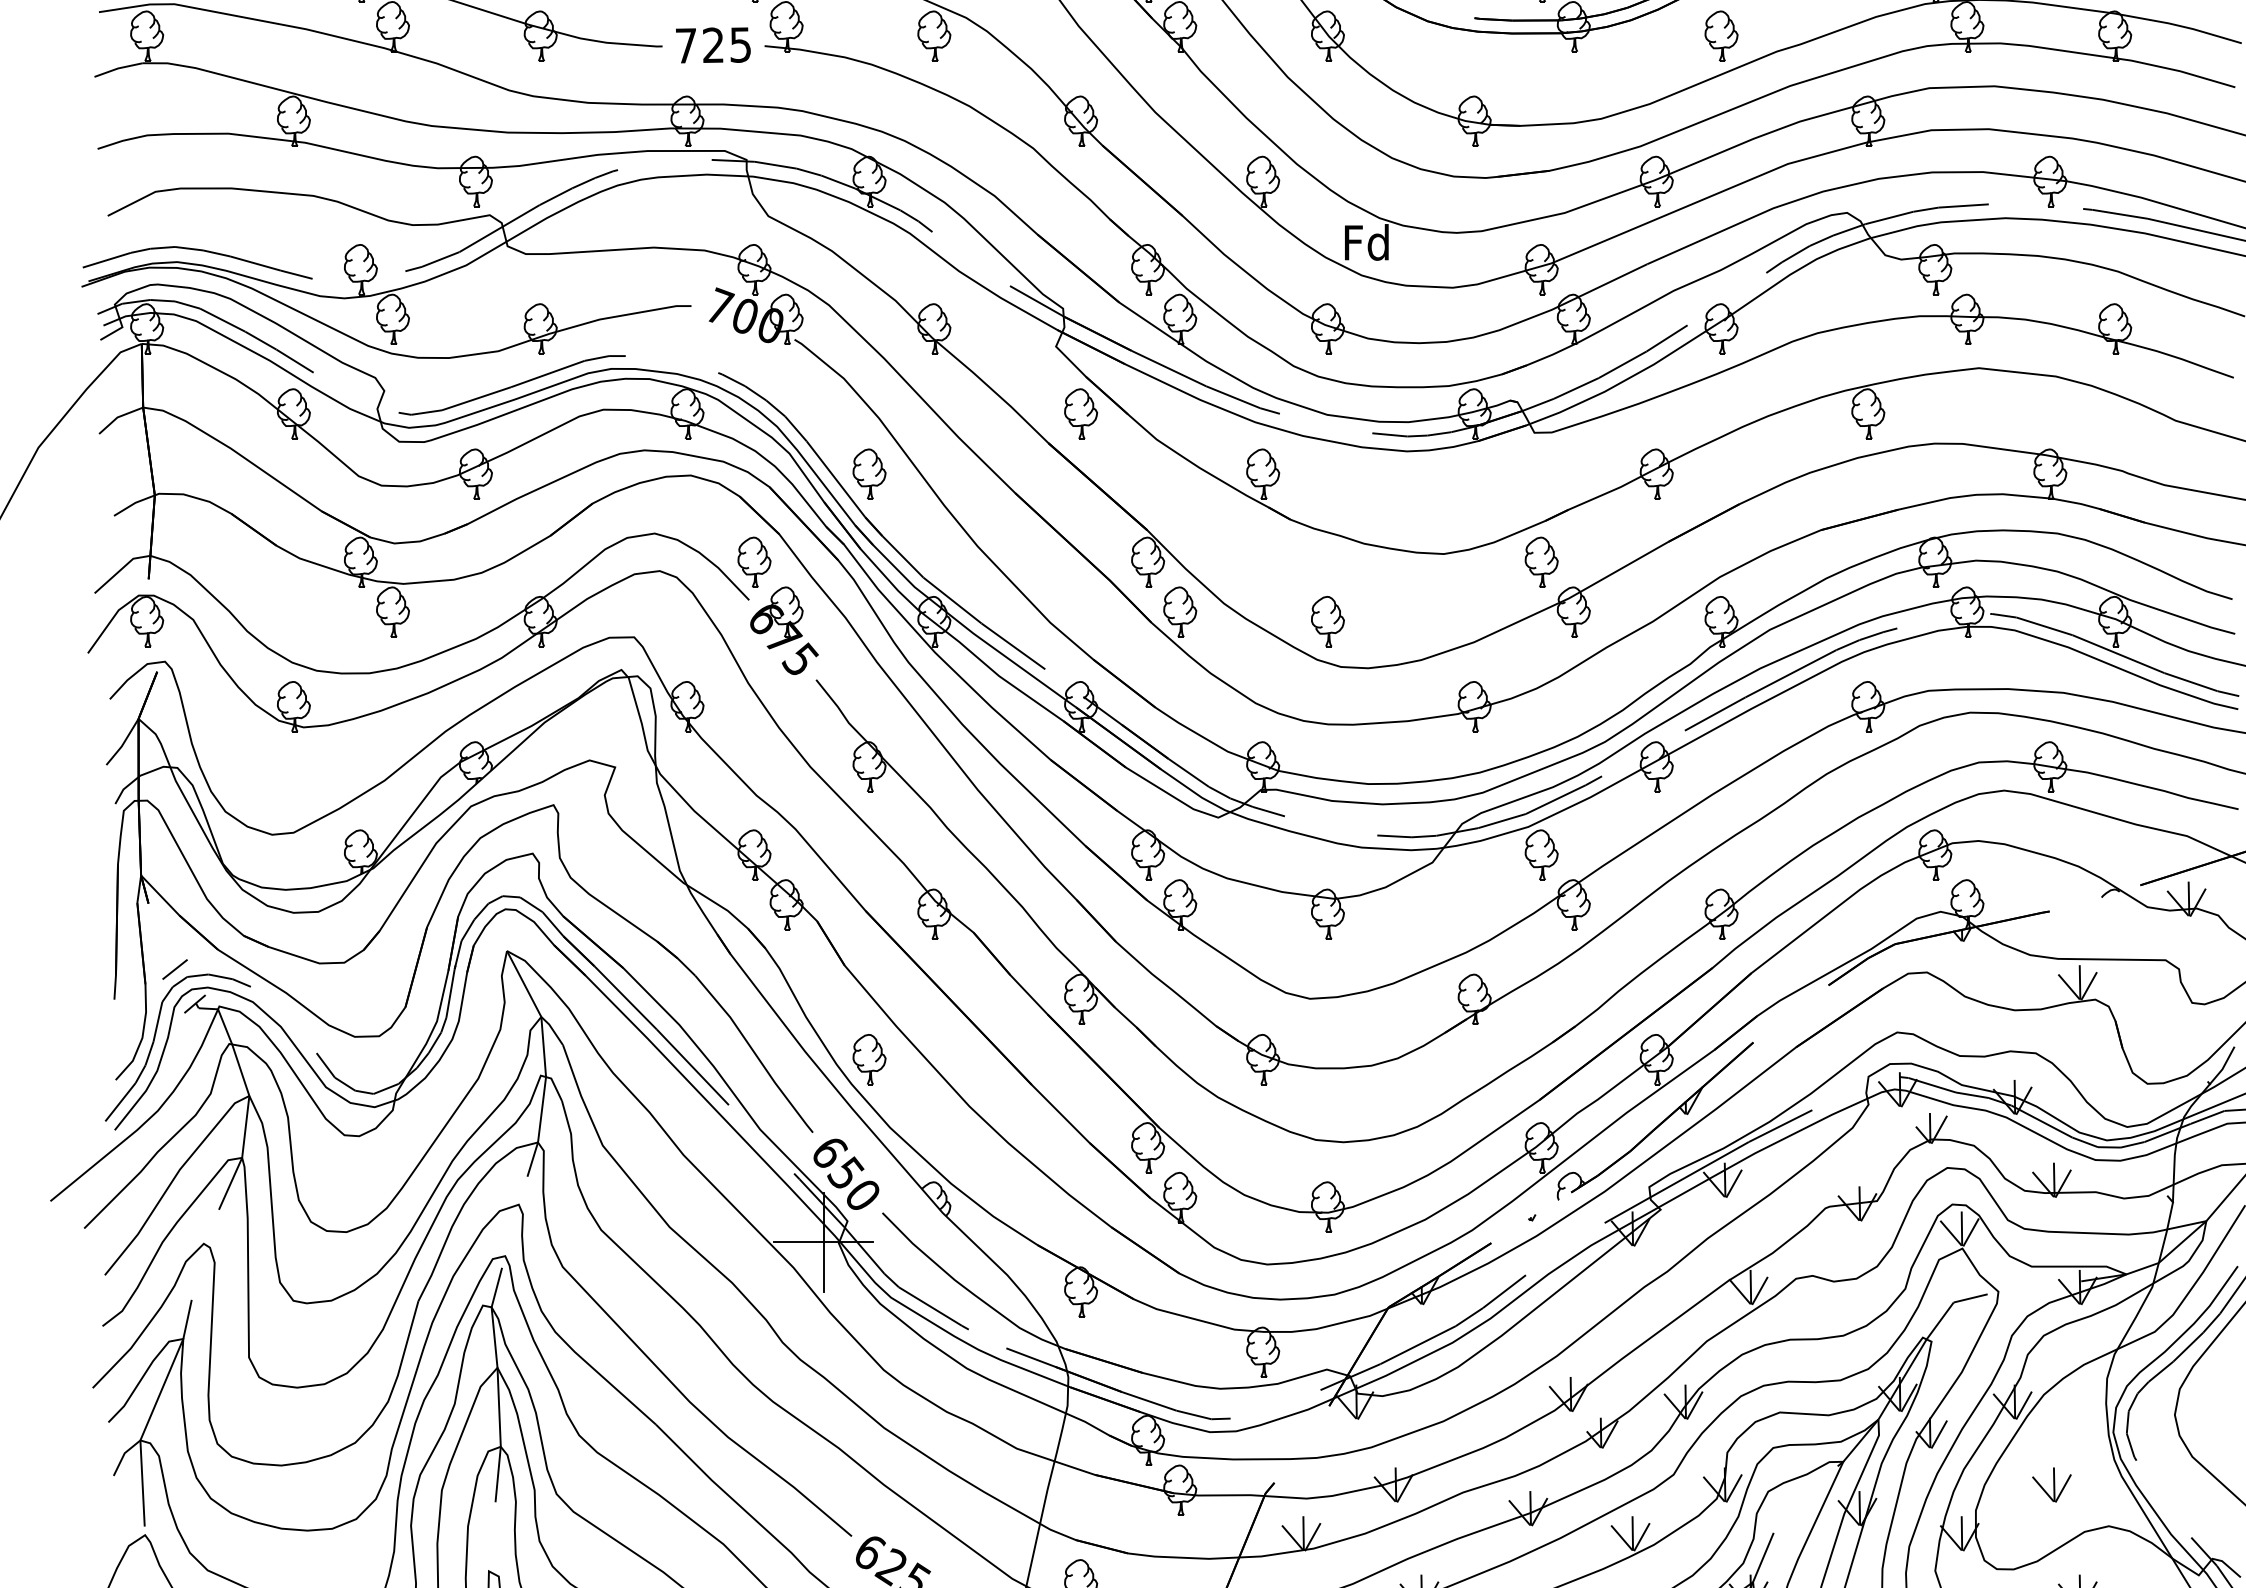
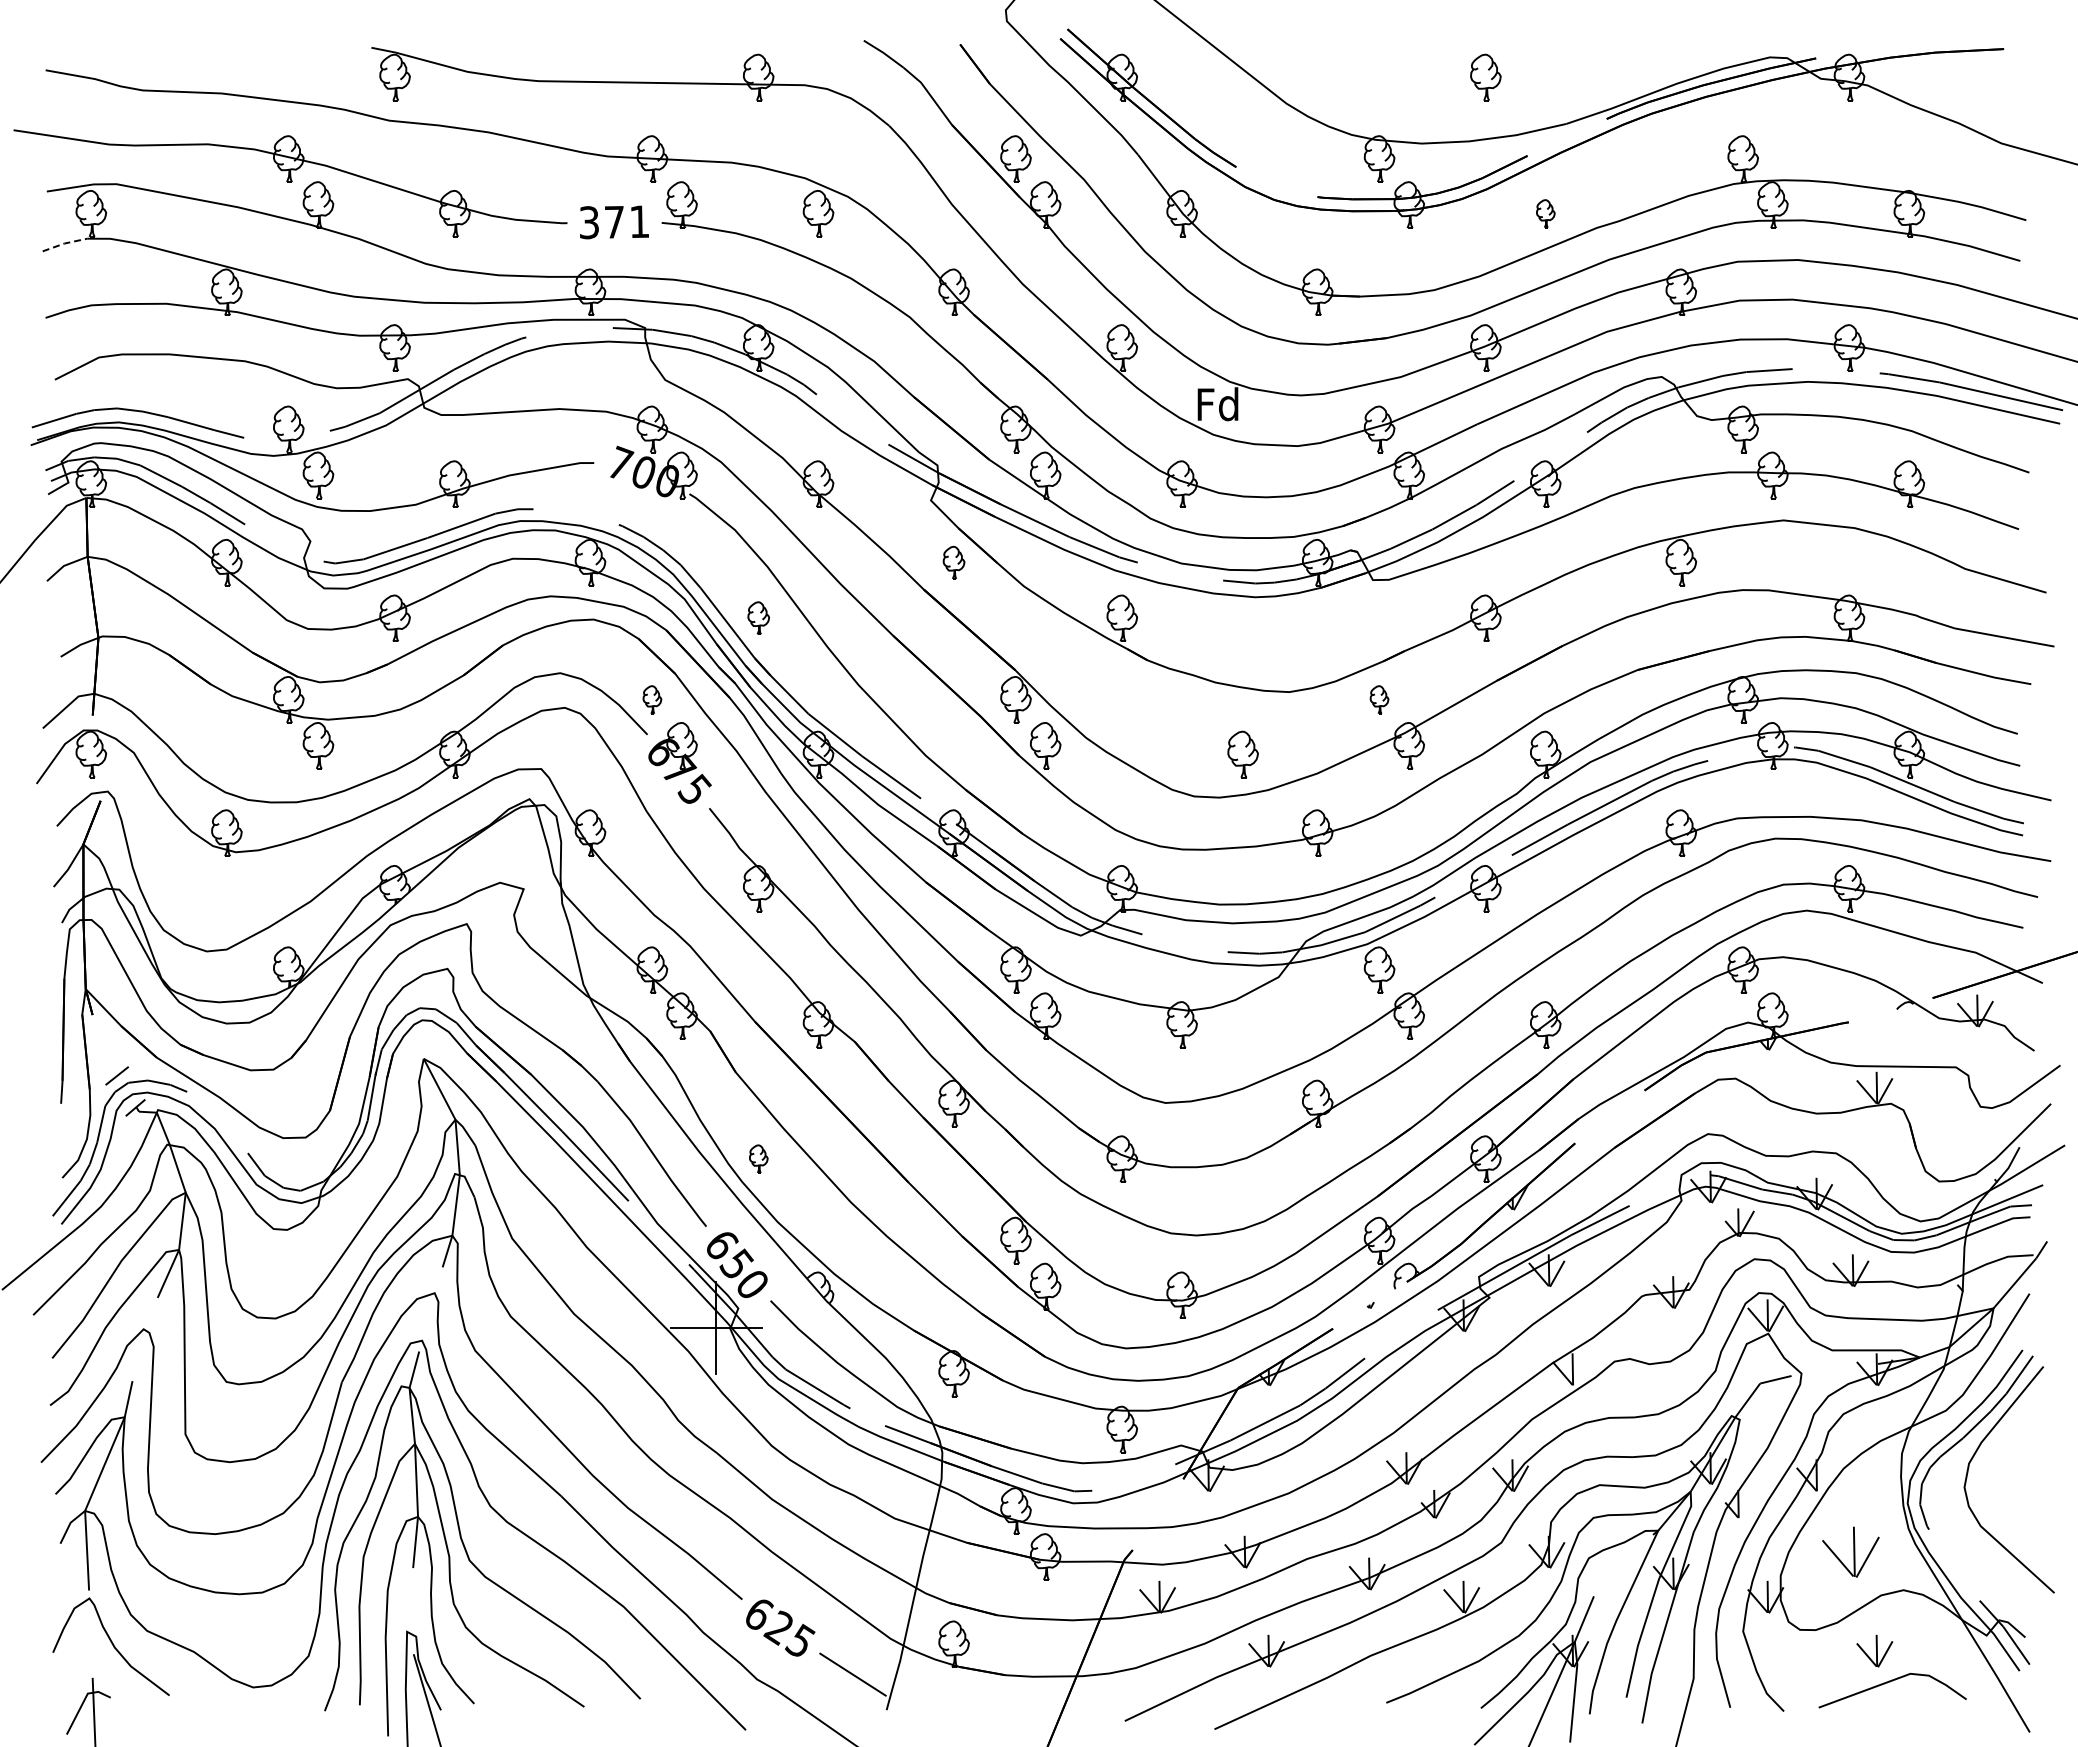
part: (1721, 35) -> (1545, 213), size x0.6
text: (712, 45) -> (613, 222), 725 -> 371
line: (118, 68) -> (64, 243), solid -> dashed
part: (1080, 413) -> (953, 562), size x0.7
part: (869, 473) -> (758, 617), size x0.7
part: (754, 562) -> (652, 699), size x0.6
part: (1541, 562) -> (1379, 699), size x0.6
part: (1327, 621) -> (1242, 754), moved
part: (869, 1058) -> (758, 1158), size x0.6
line: (1760, 1290) -> (1581, 1372), removed
line: (2024, 1405) -> (1825, 1478), removed
line: (1938, 1434) -> (1746, 1505), removed
part: (2051, 1484) -> (1850, 1551), size x1.6

